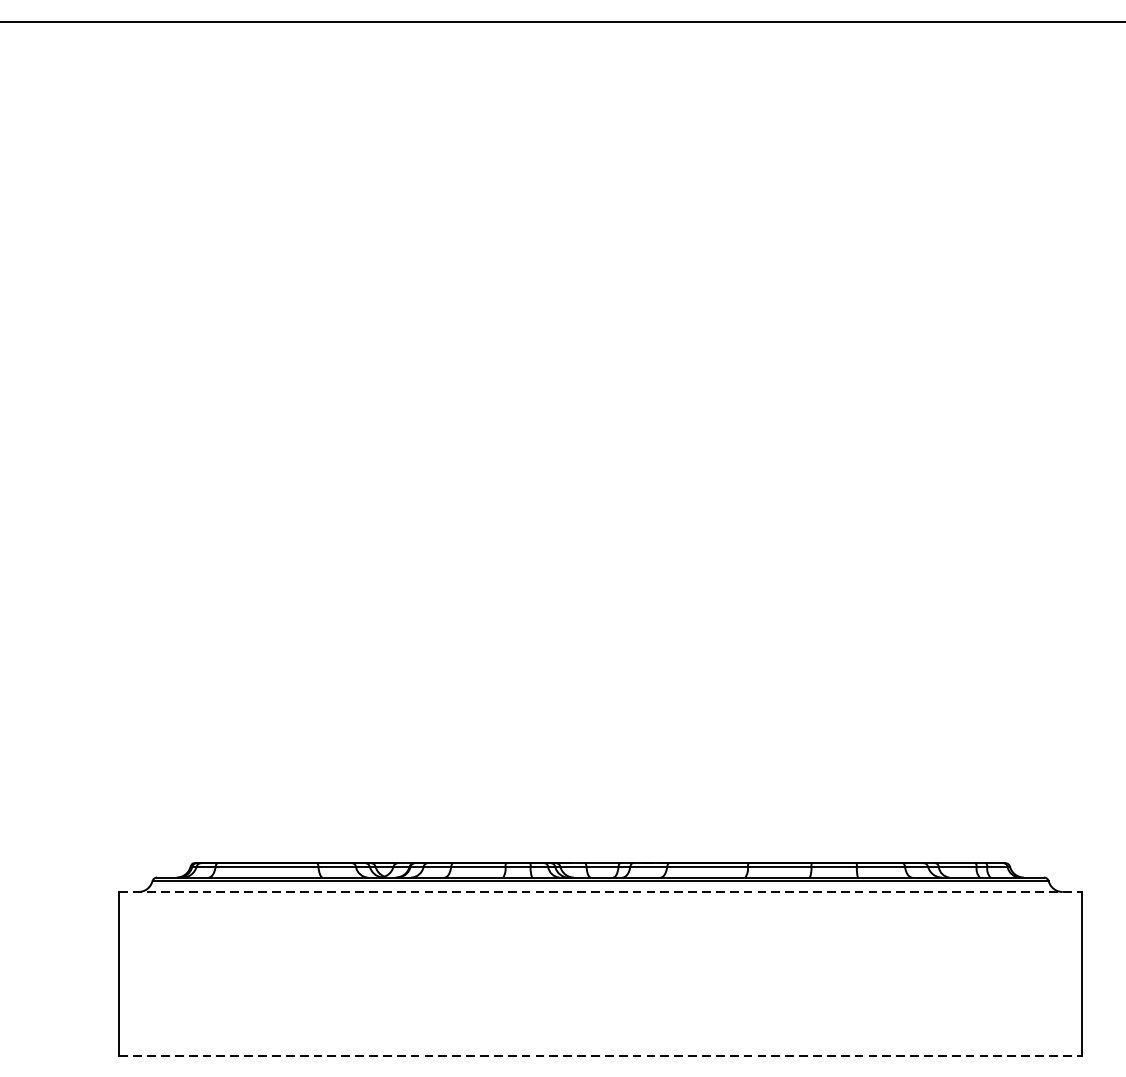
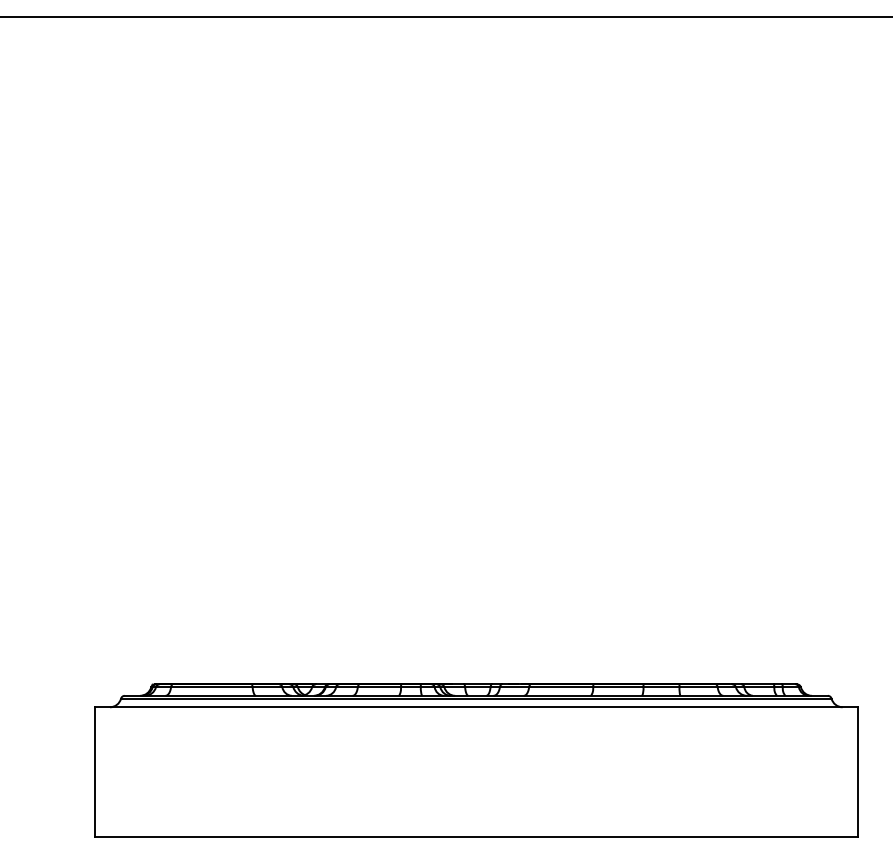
line: (600, 892) -> (476, 707), dashed -> solid
line: (600, 1056) -> (476, 837), dashed -> solid

